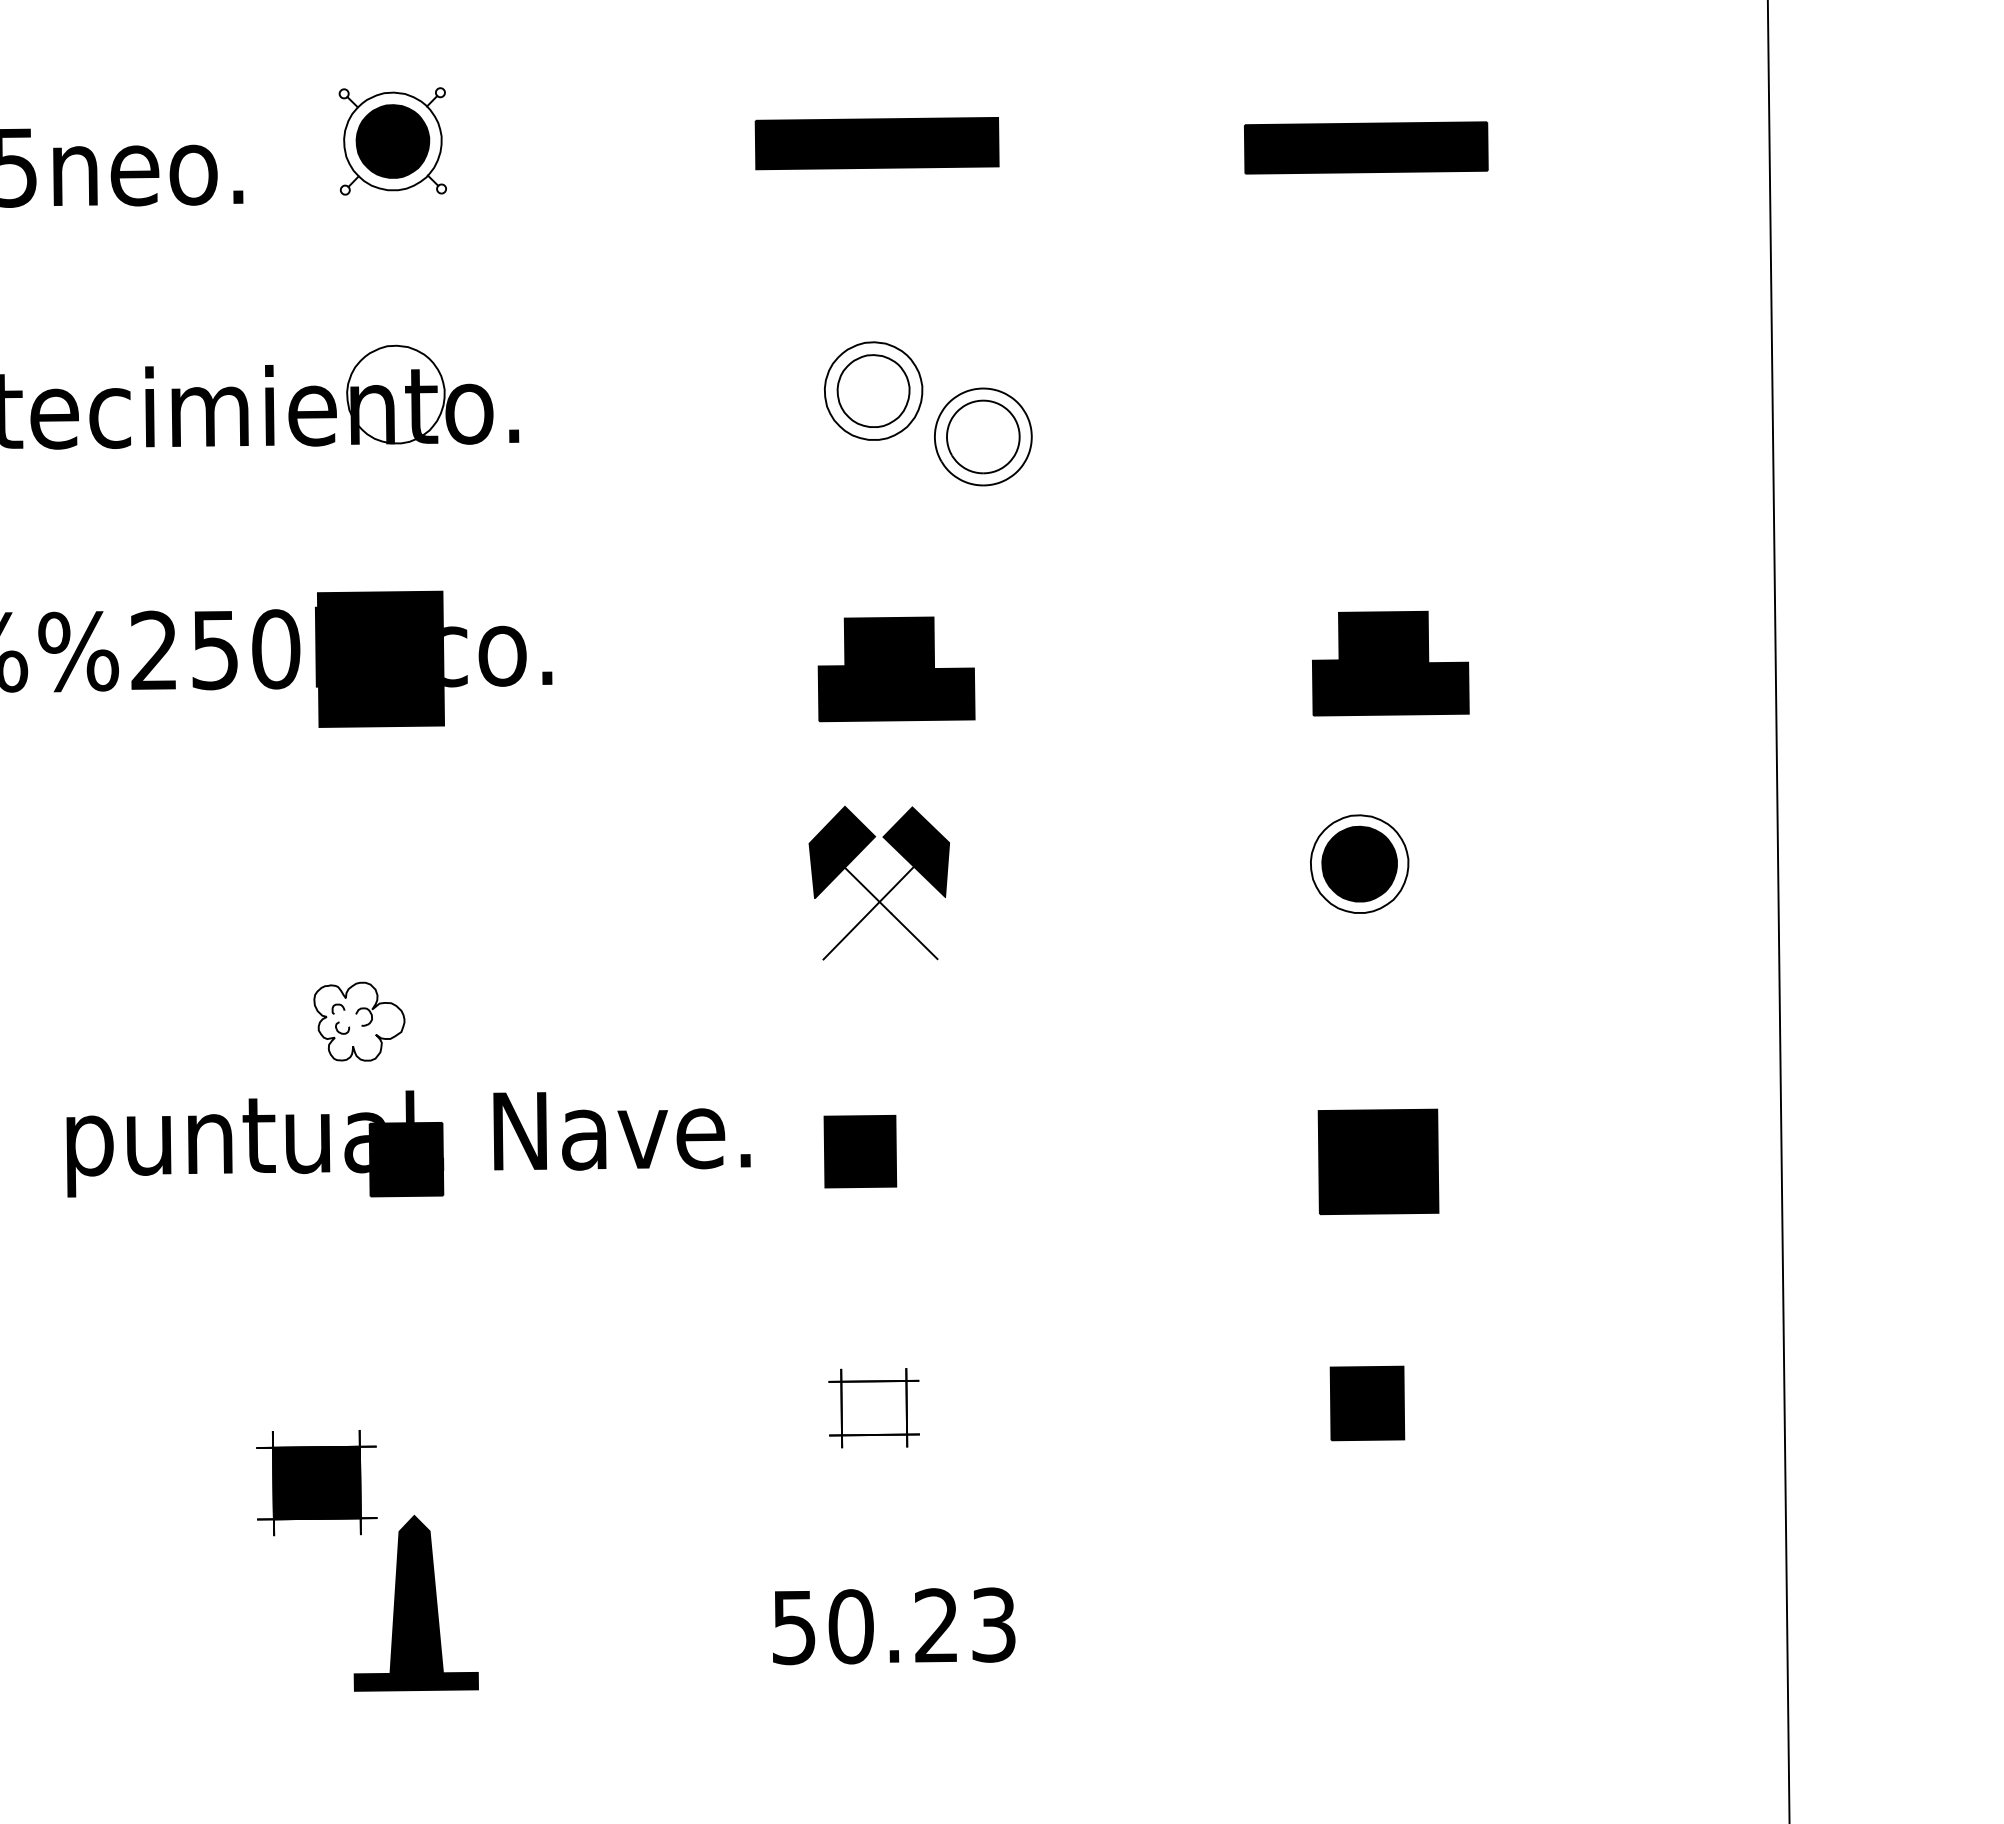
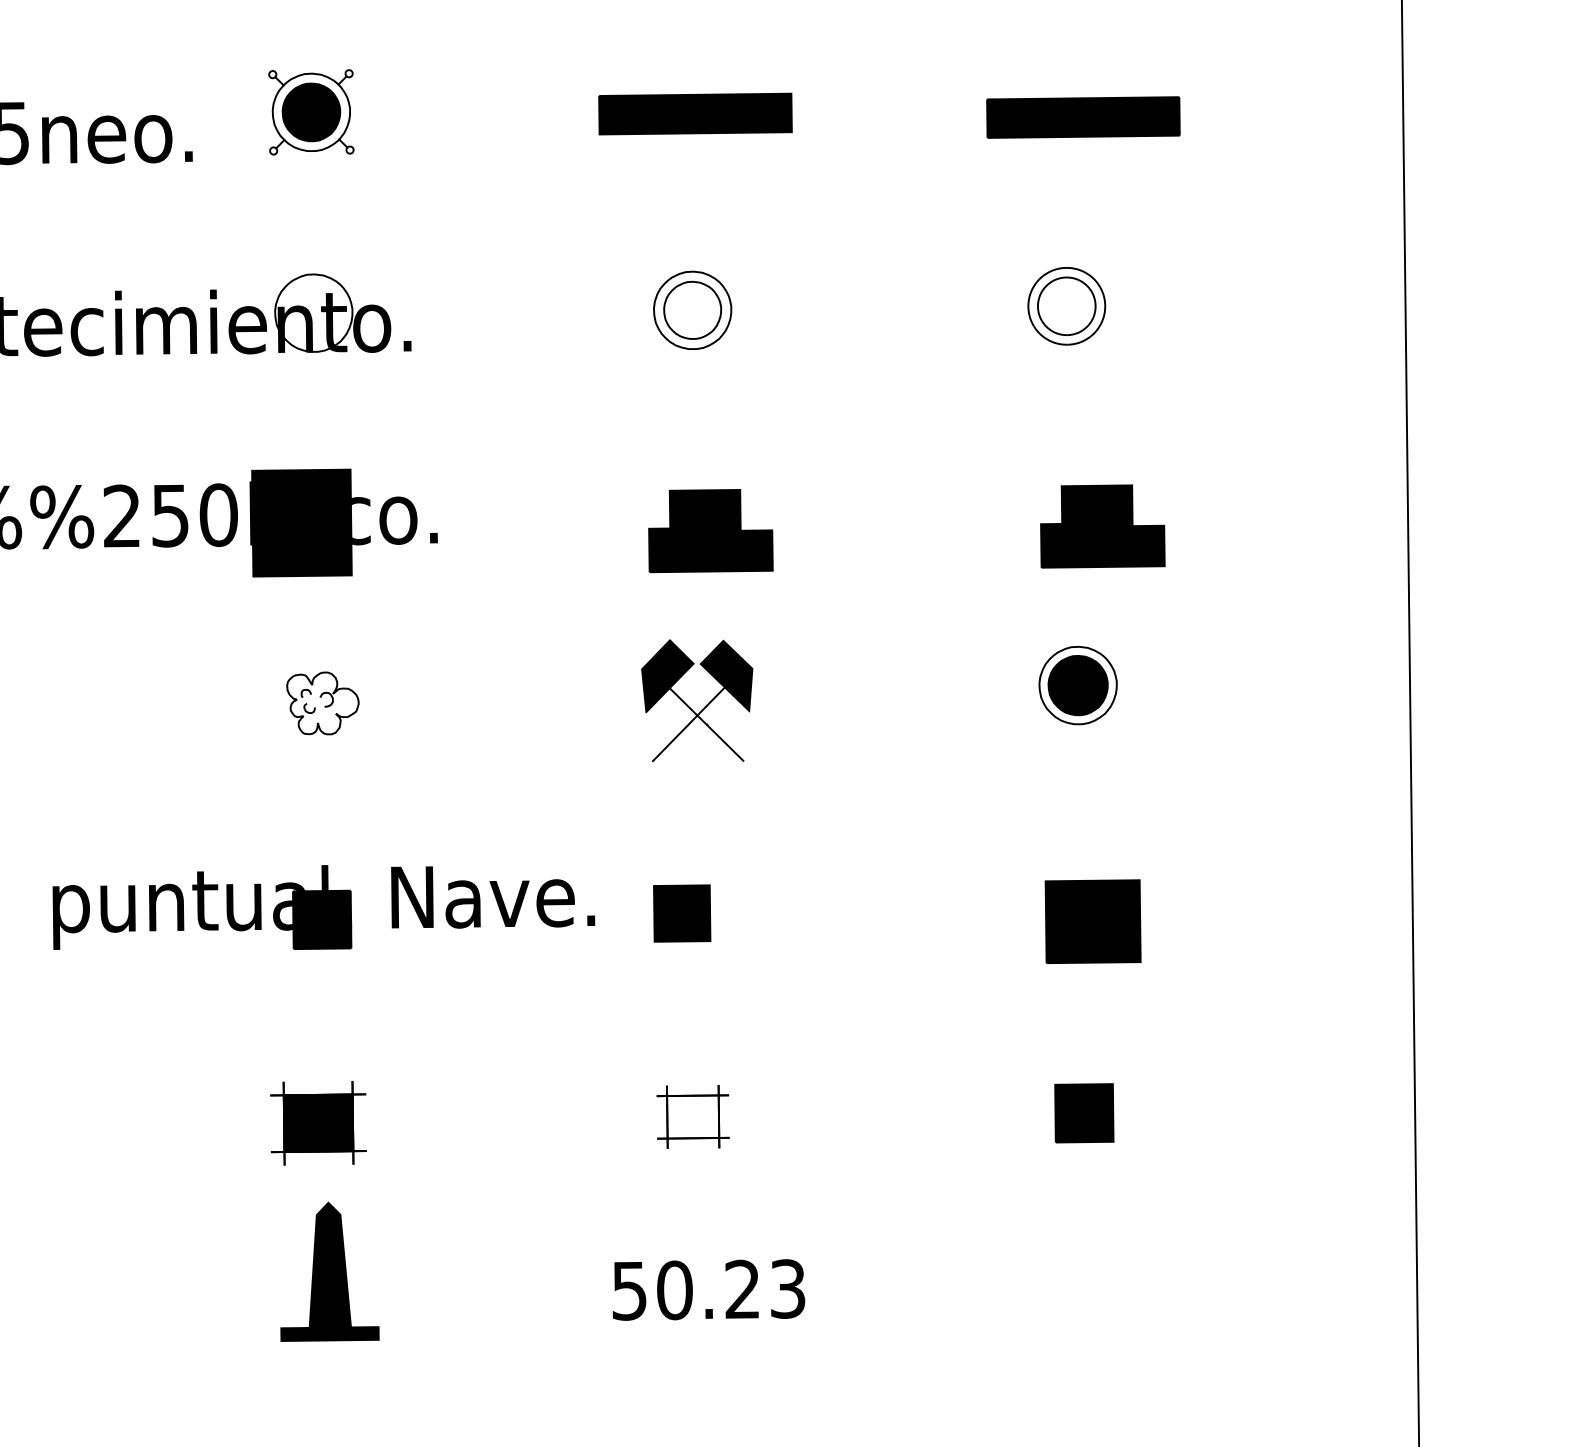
part: (983, 436) -> (1066, 305), moved
part: (359, 1021) -> (323, 703), moved
part: (316, 1483) -> (318, 1123), moved

